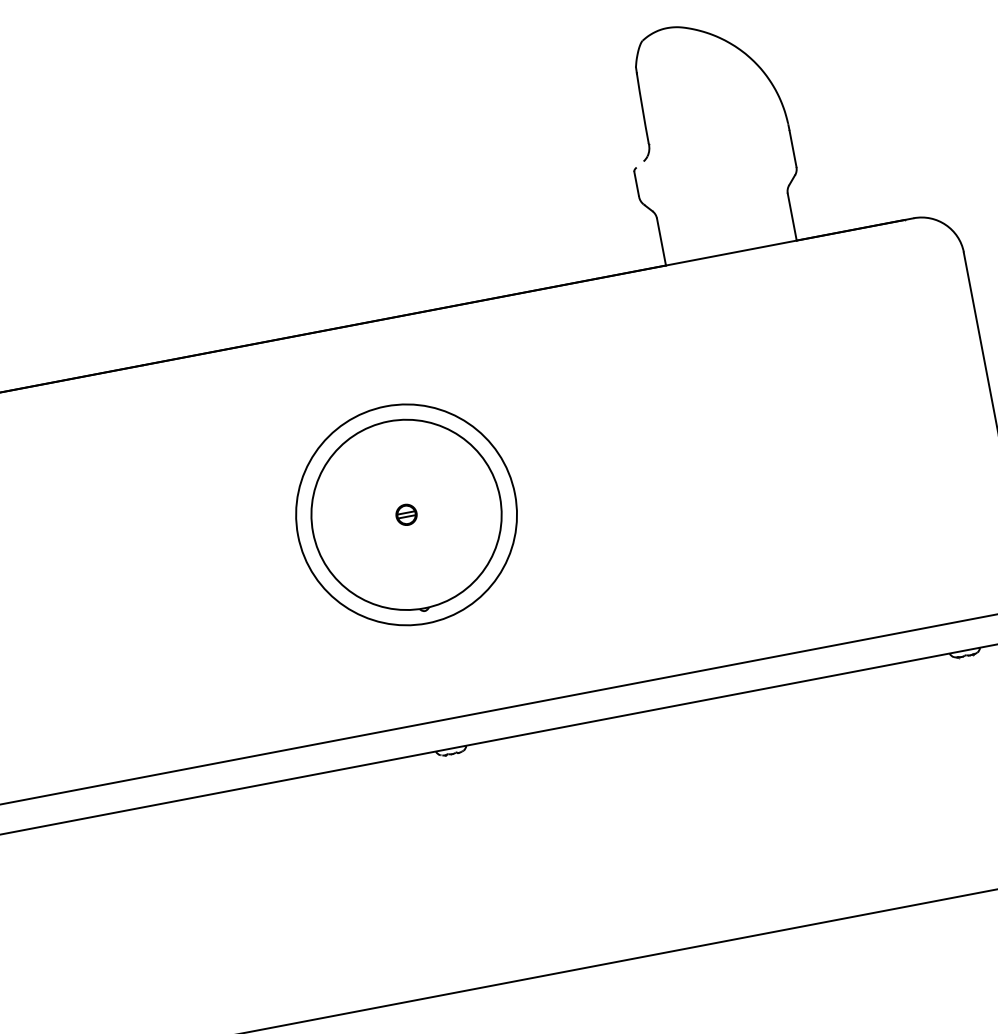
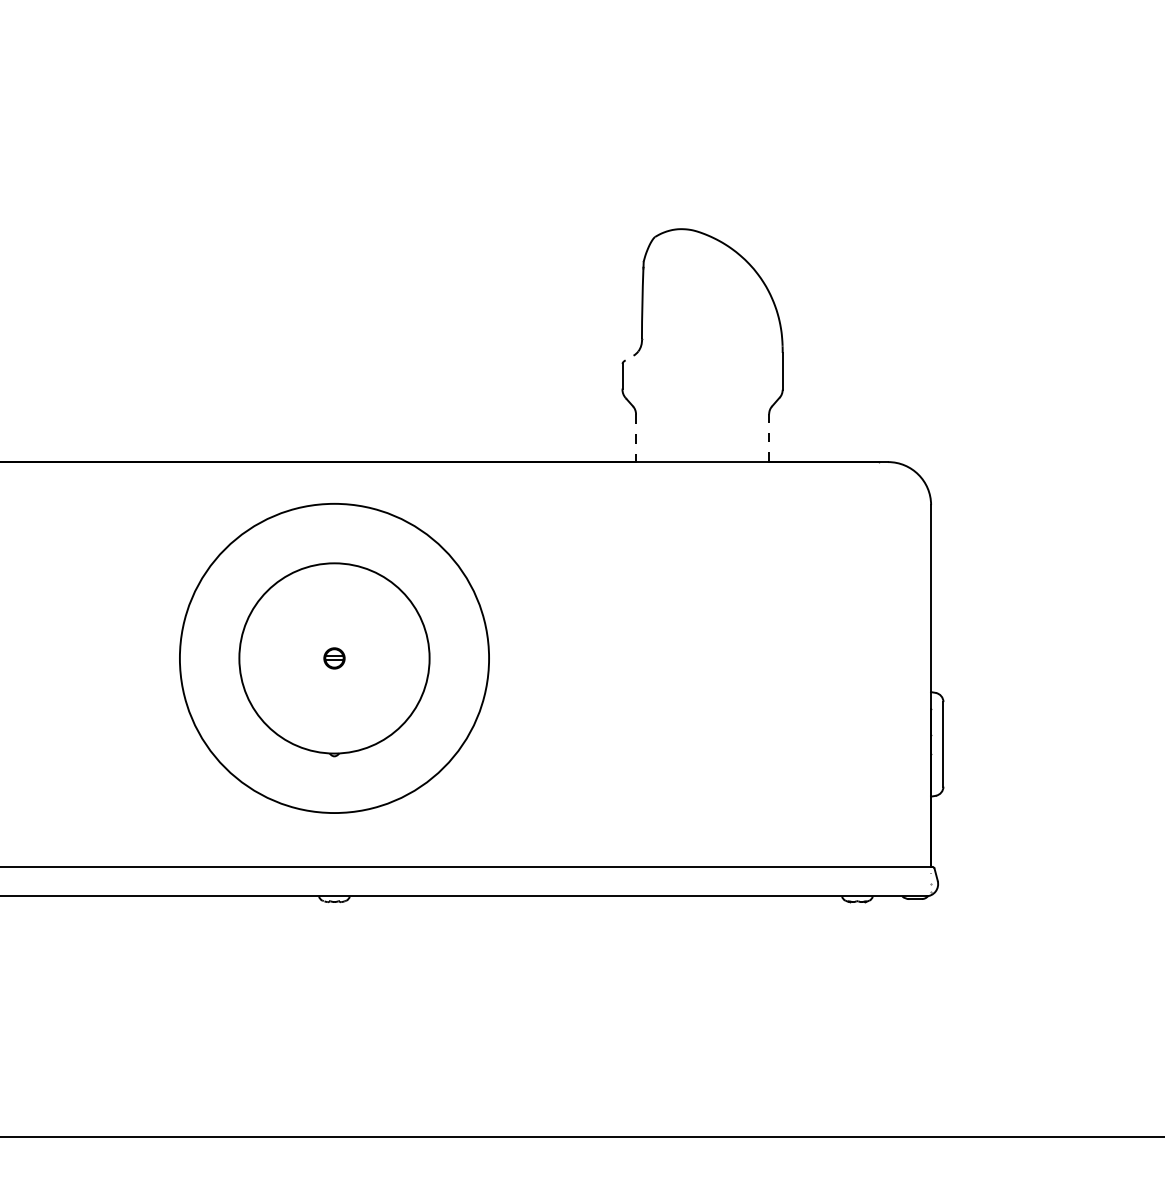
line: (792, 217) -> (769, 438), solid -> dashed
line: (662, 242) -> (636, 438), solid -> dashed
circle: (406, 514) -> (334, 658), size x1.4

